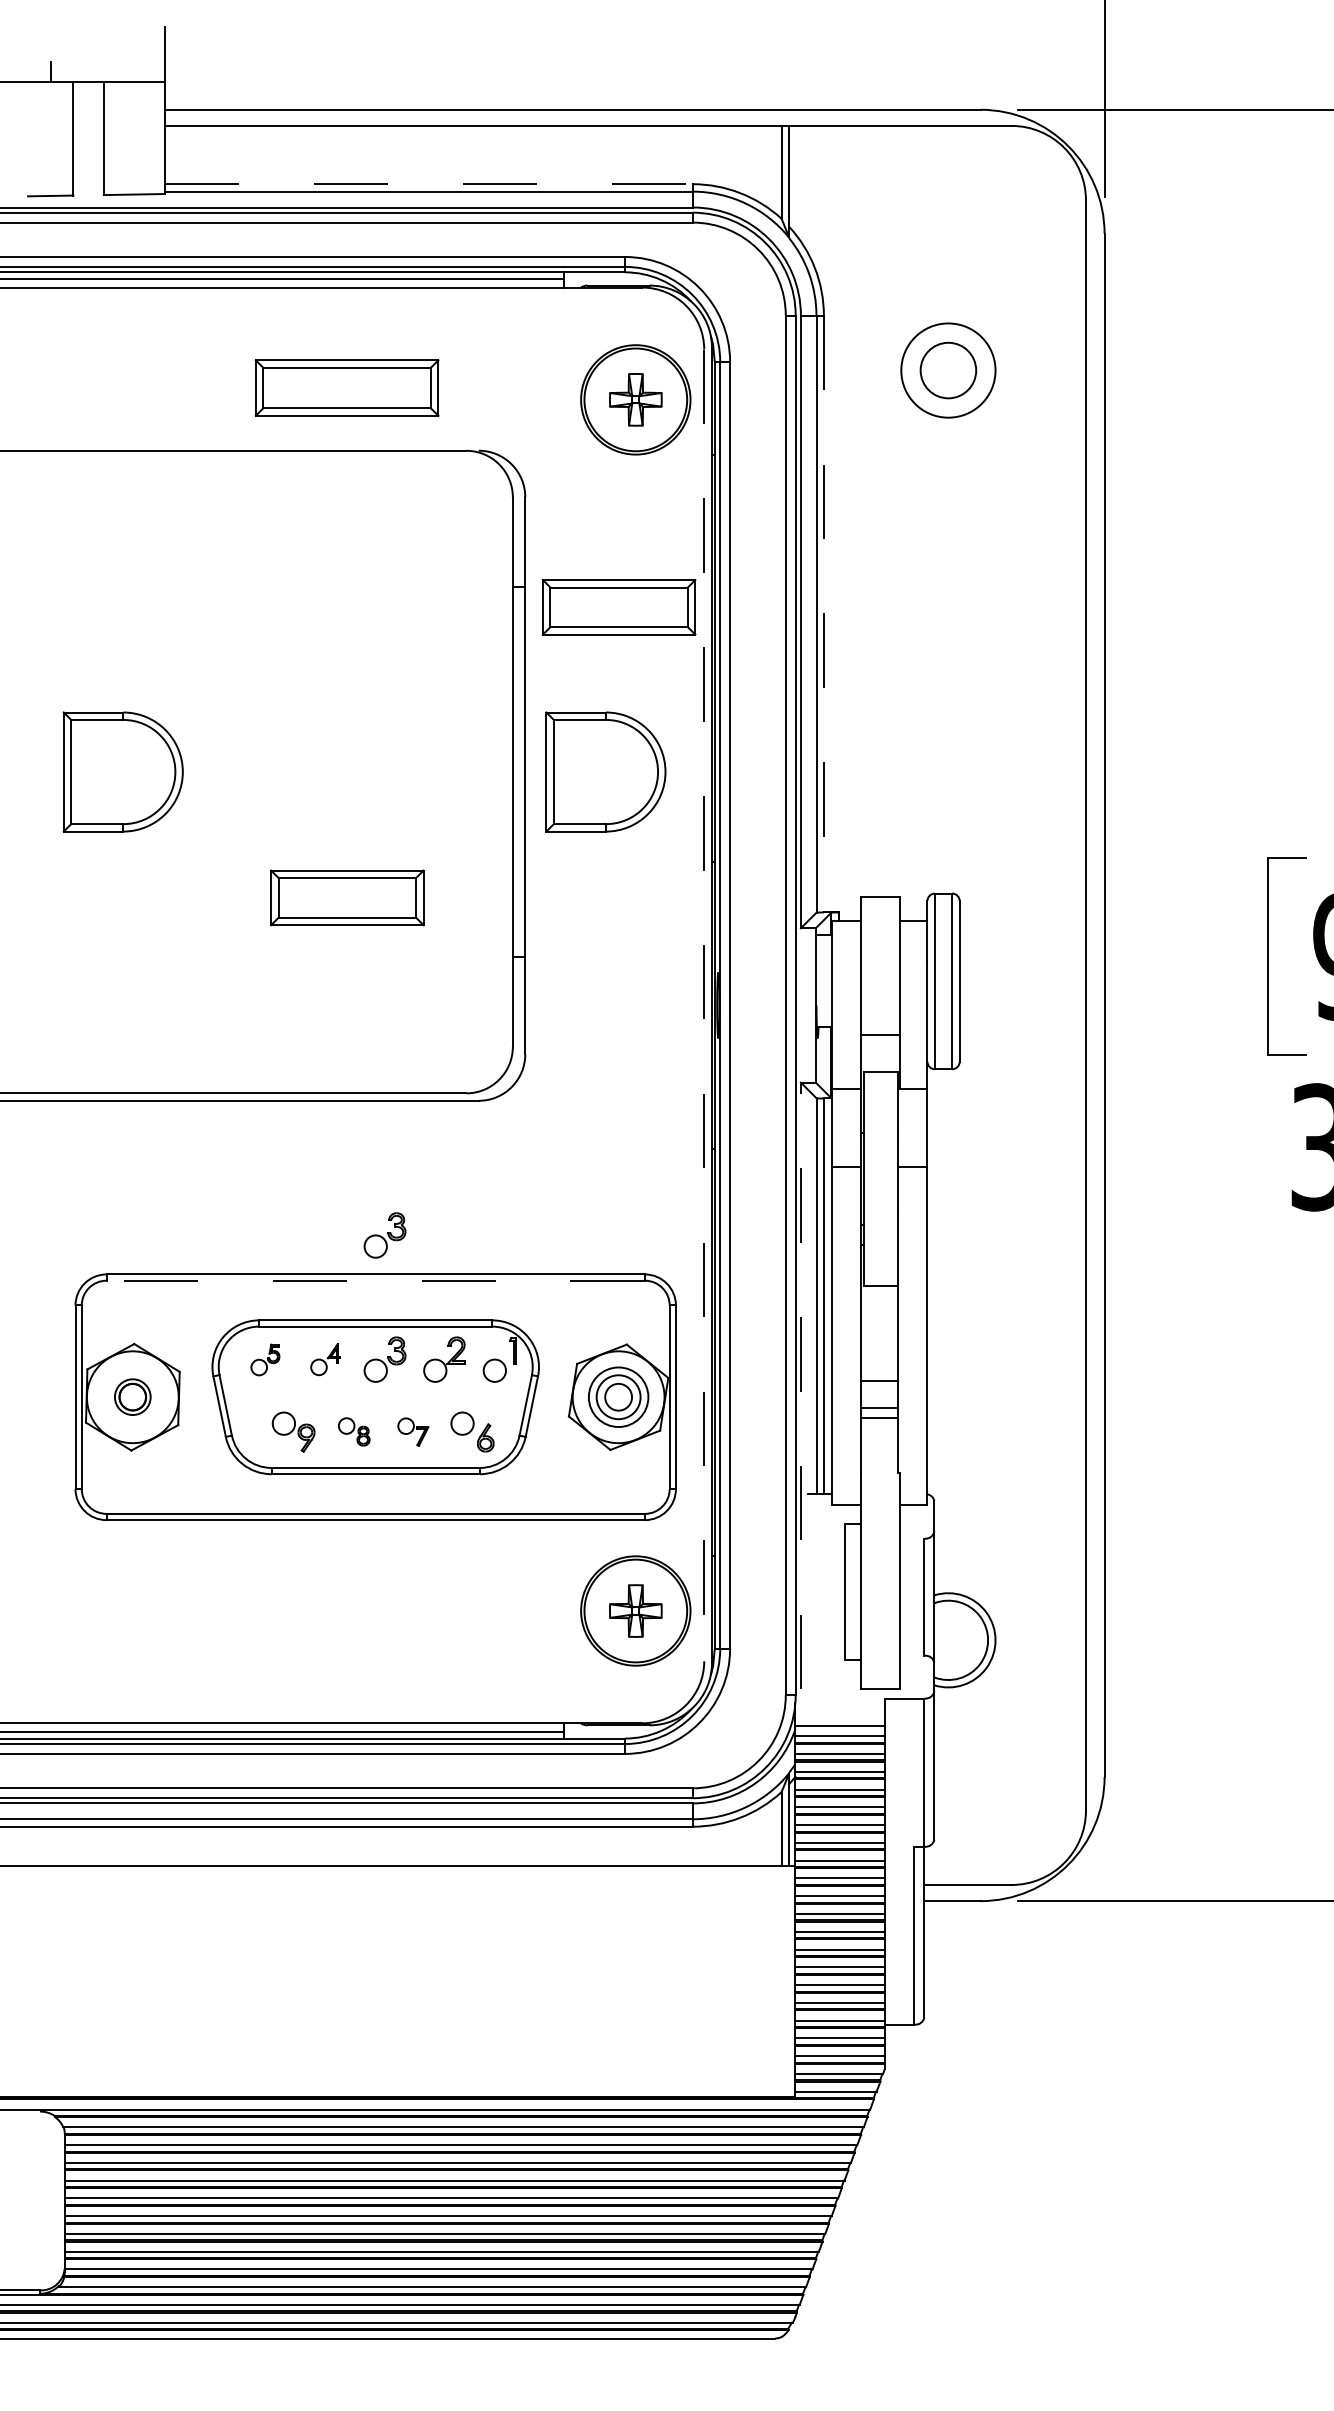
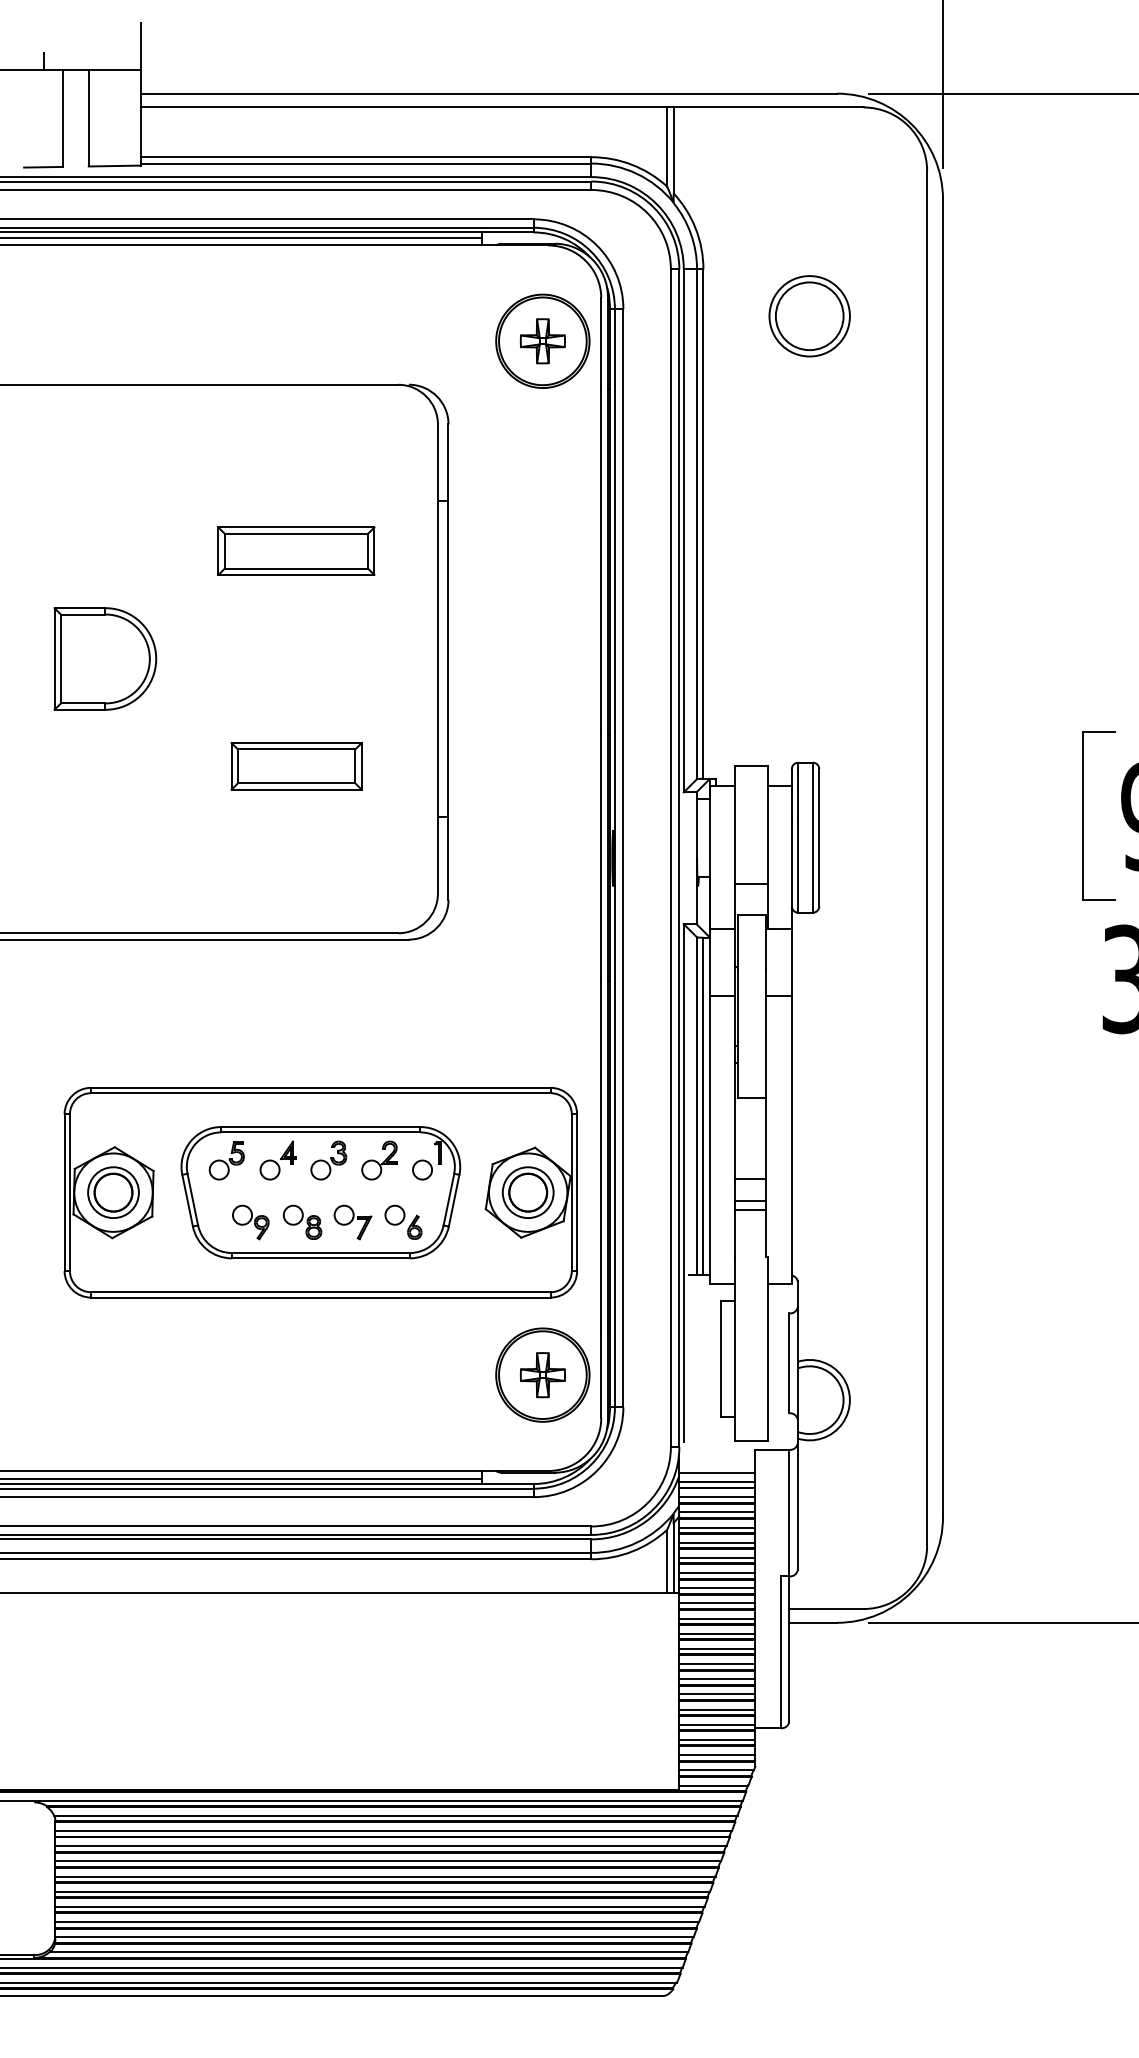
line: (429, 184) -> (366, 157), dashed -> solid
circle: (948, 370) -> (809, 316), size x1.43
part: (347, 387) -> (296, 550), moved
part: (618, 607) -> (528, 518), removed
line: (823, 614) -> (703, 524), dashed -> solid
part: (606, 771) -> (517, 658), removed
line: (704, 1005) -> (601, 858), dashed -> solid
part: (384, 1235) -> (328, 1054), removed
line: (375, 1281) -> (320, 1093), dashed -> solid
part: (265, 1359) -> (226, 1160), size x1.43
part: (324, 1359) -> (277, 1160), size x1.43
line: (800, 1386) -> (683, 1183), dashed -> solid
part: (132, 1397) -> (113, 1192), size x1.67
circle: (618, 1397) -> (528, 1192), size x1.67
part: (354, 1431) -> (302, 1221), size x1.43
part: (412, 1432) -> (352, 1222), size x1.43

